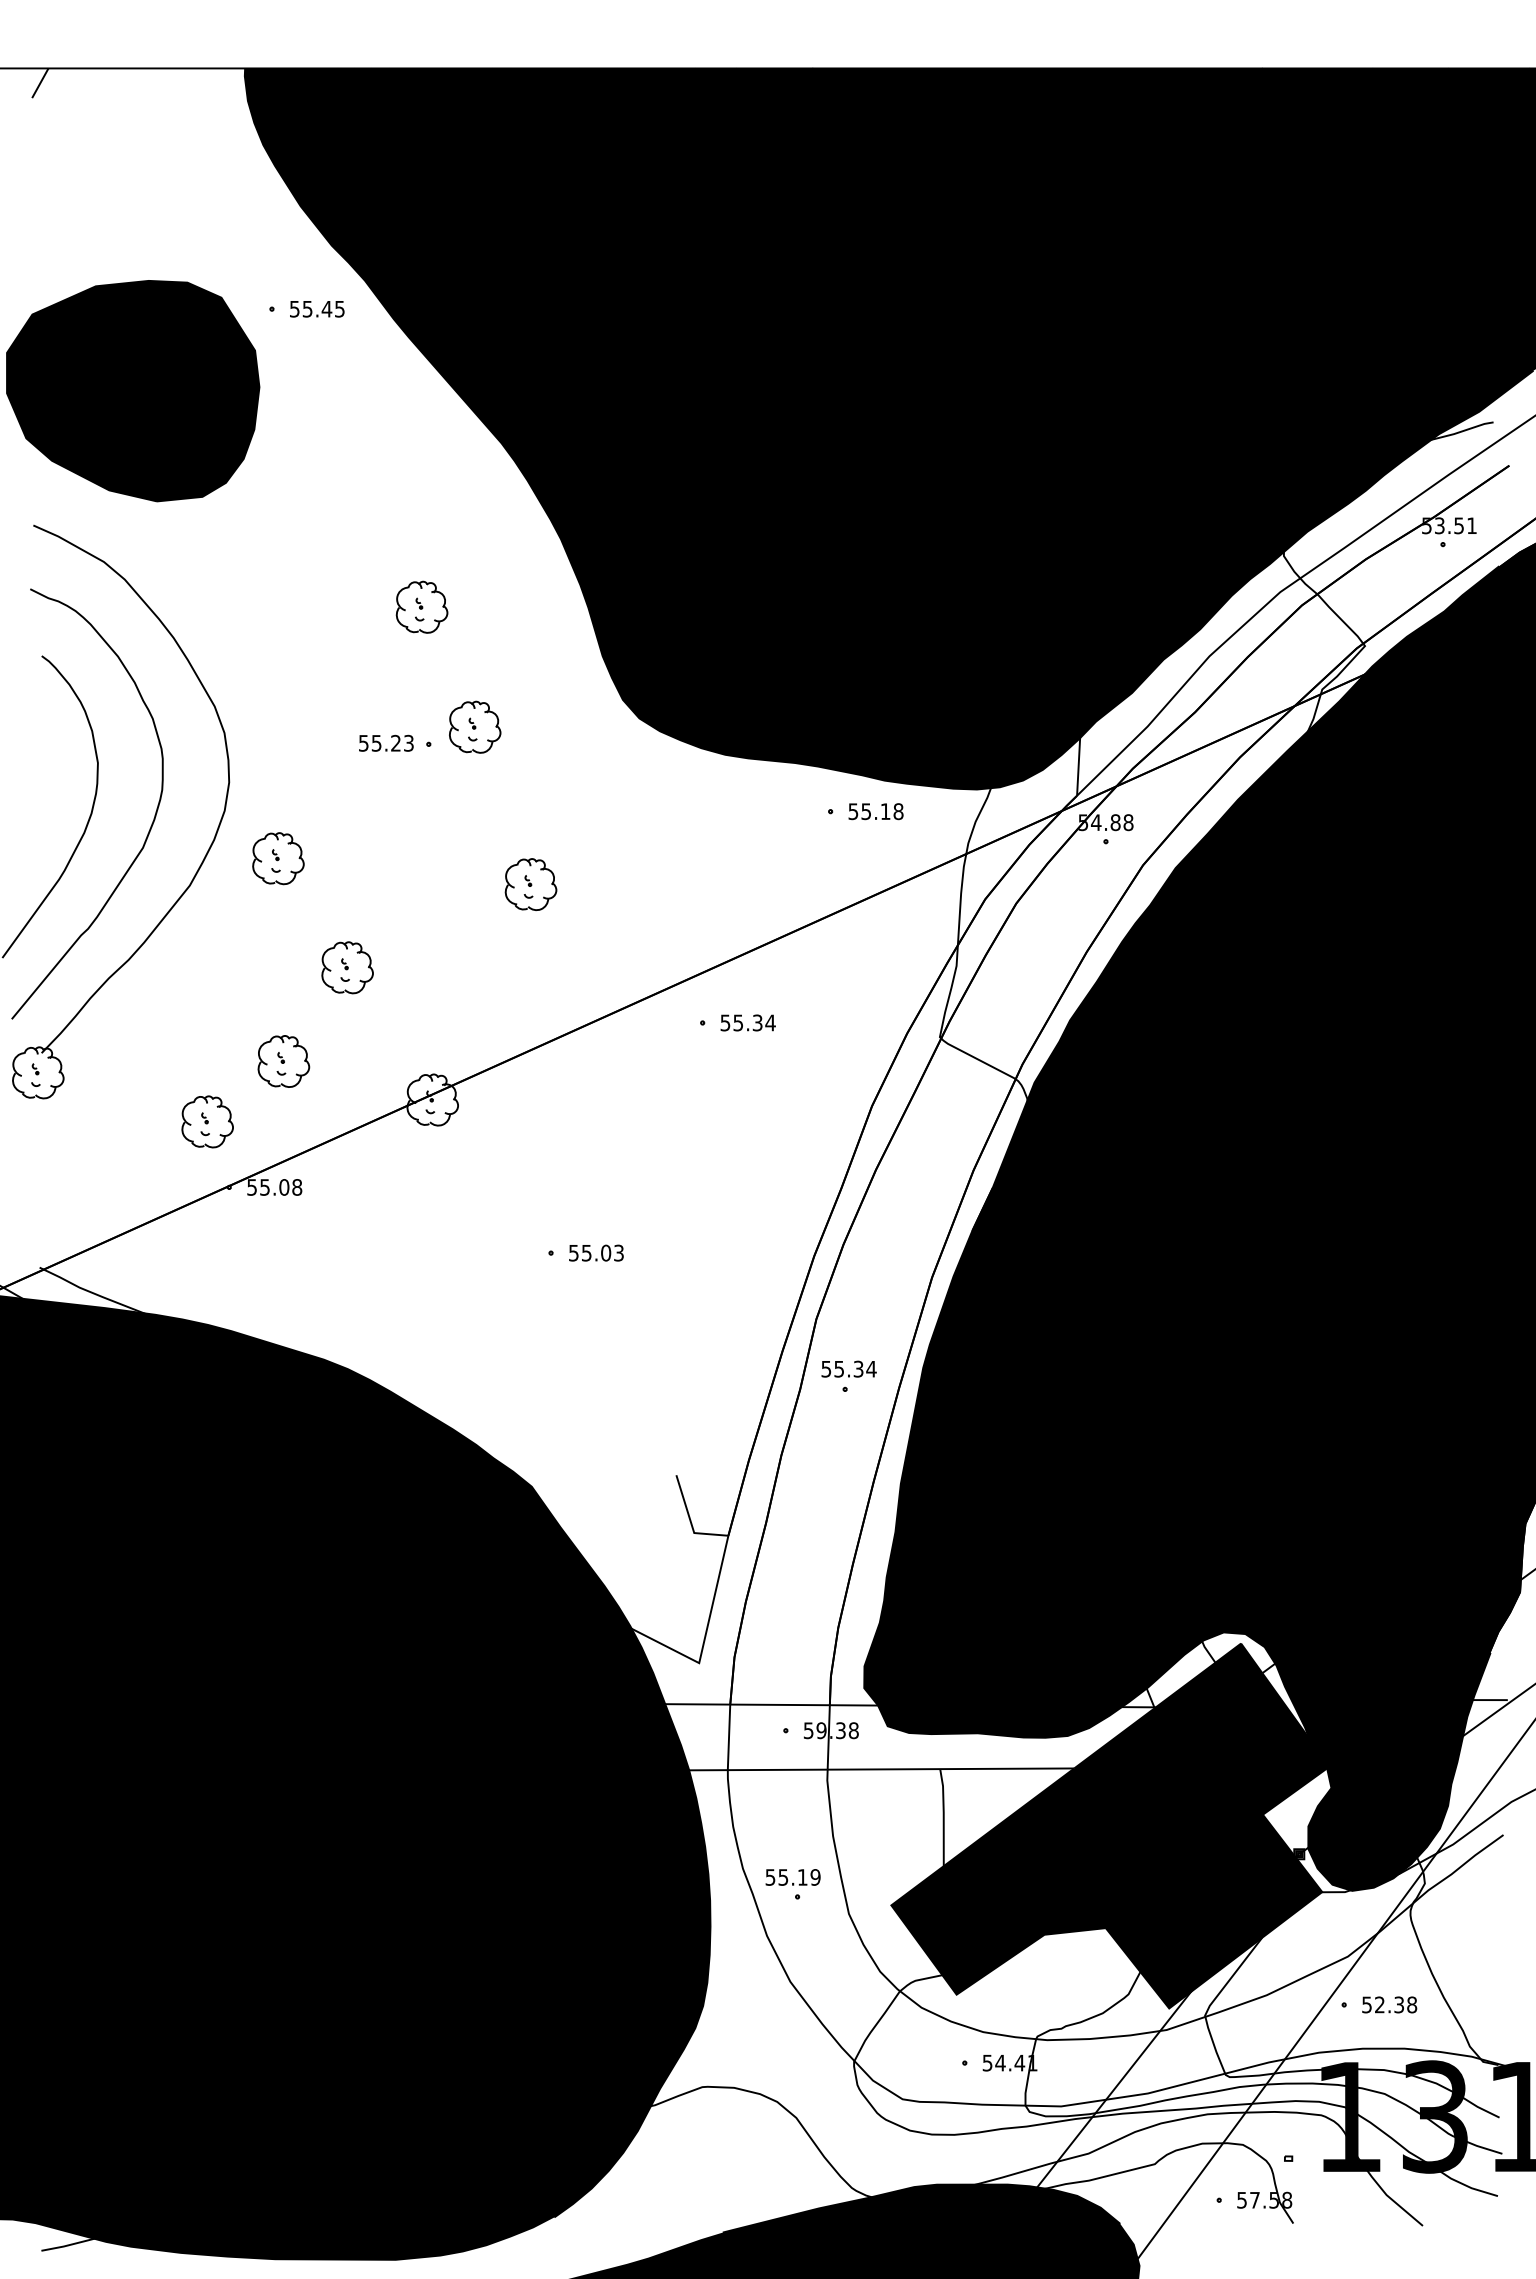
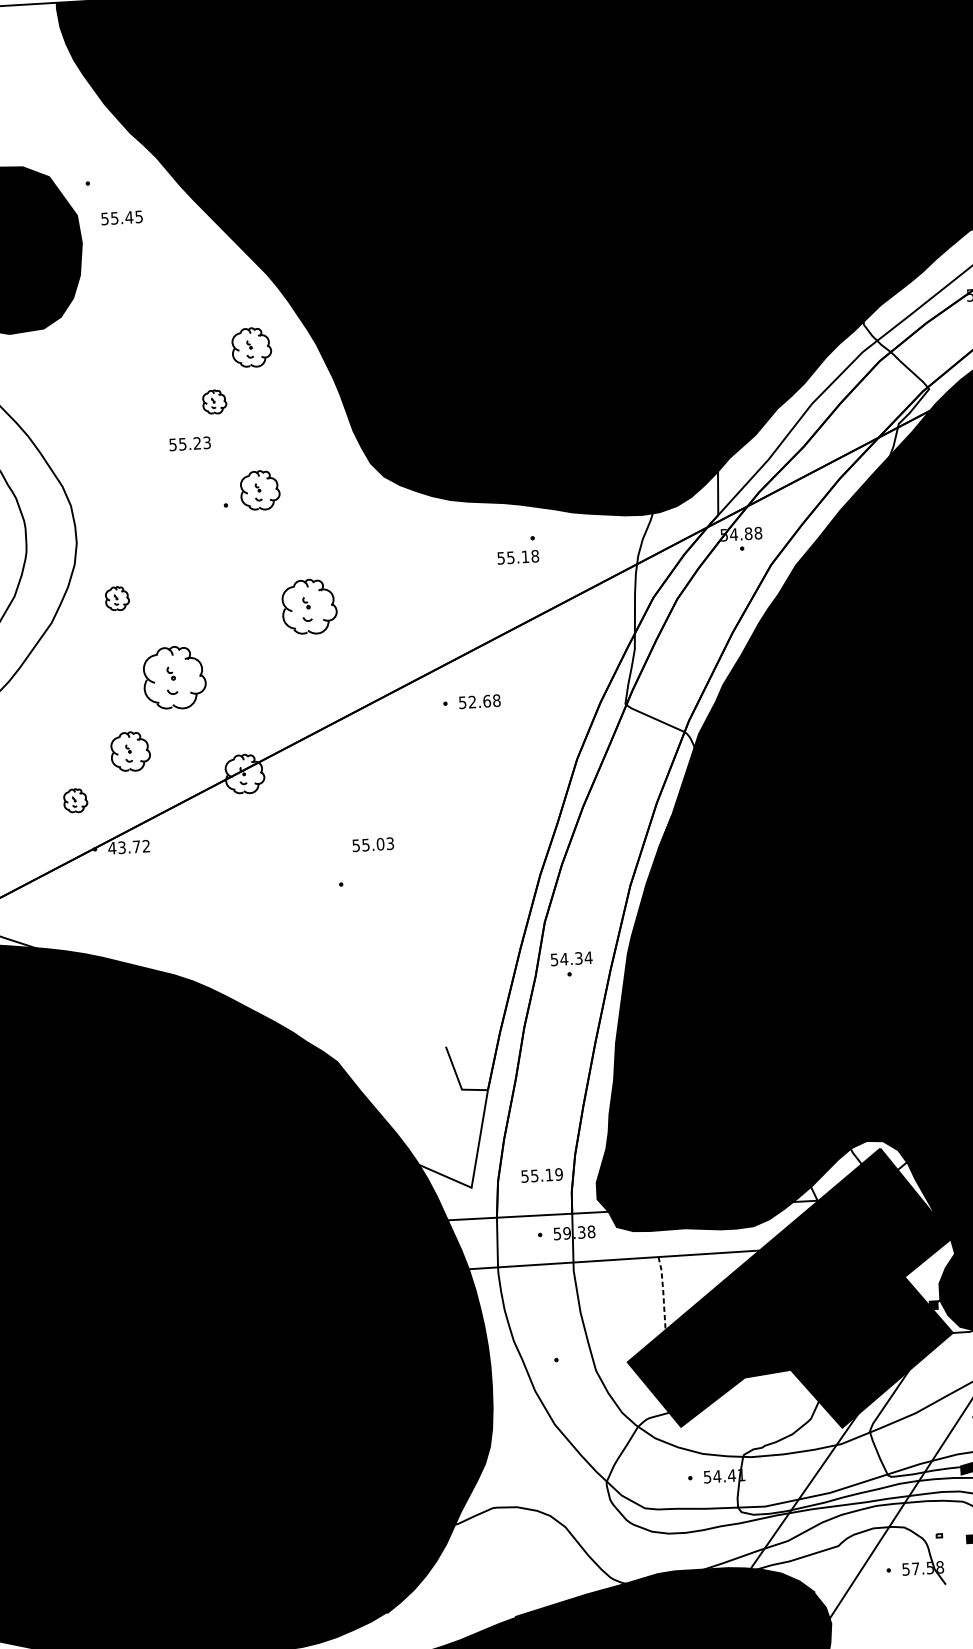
text: (317, 309) -> (122, 218), moved
part: (475, 537) -> (251, 346), added
part: (421, 606) -> (214, 401), size x0.6
text: (386, 742) -> (190, 443), moved
text: (875, 811) -> (517, 557), moved
part: (278, 858) -> (117, 598), size x0.6
part: (530, 884) -> (309, 606), size x1.4
part: (347, 967) -> (174, 677), size x1.6
text: (754, 1022) -> (484, 701), 55.34 -> 52.68
part: (207, 1121) -> (75, 800), size x0.6
text: (274, 1187) -> (129, 847), 55.08 -> 43.72
text: (596, 1252) -> (373, 844), moved
text: (838, 1369) -> (563, 959), 55.34 -> 54.34
line: (943, 1816) -> (663, 1292), solid -> dashed
text: (792, 1877) -> (541, 1175), moved

